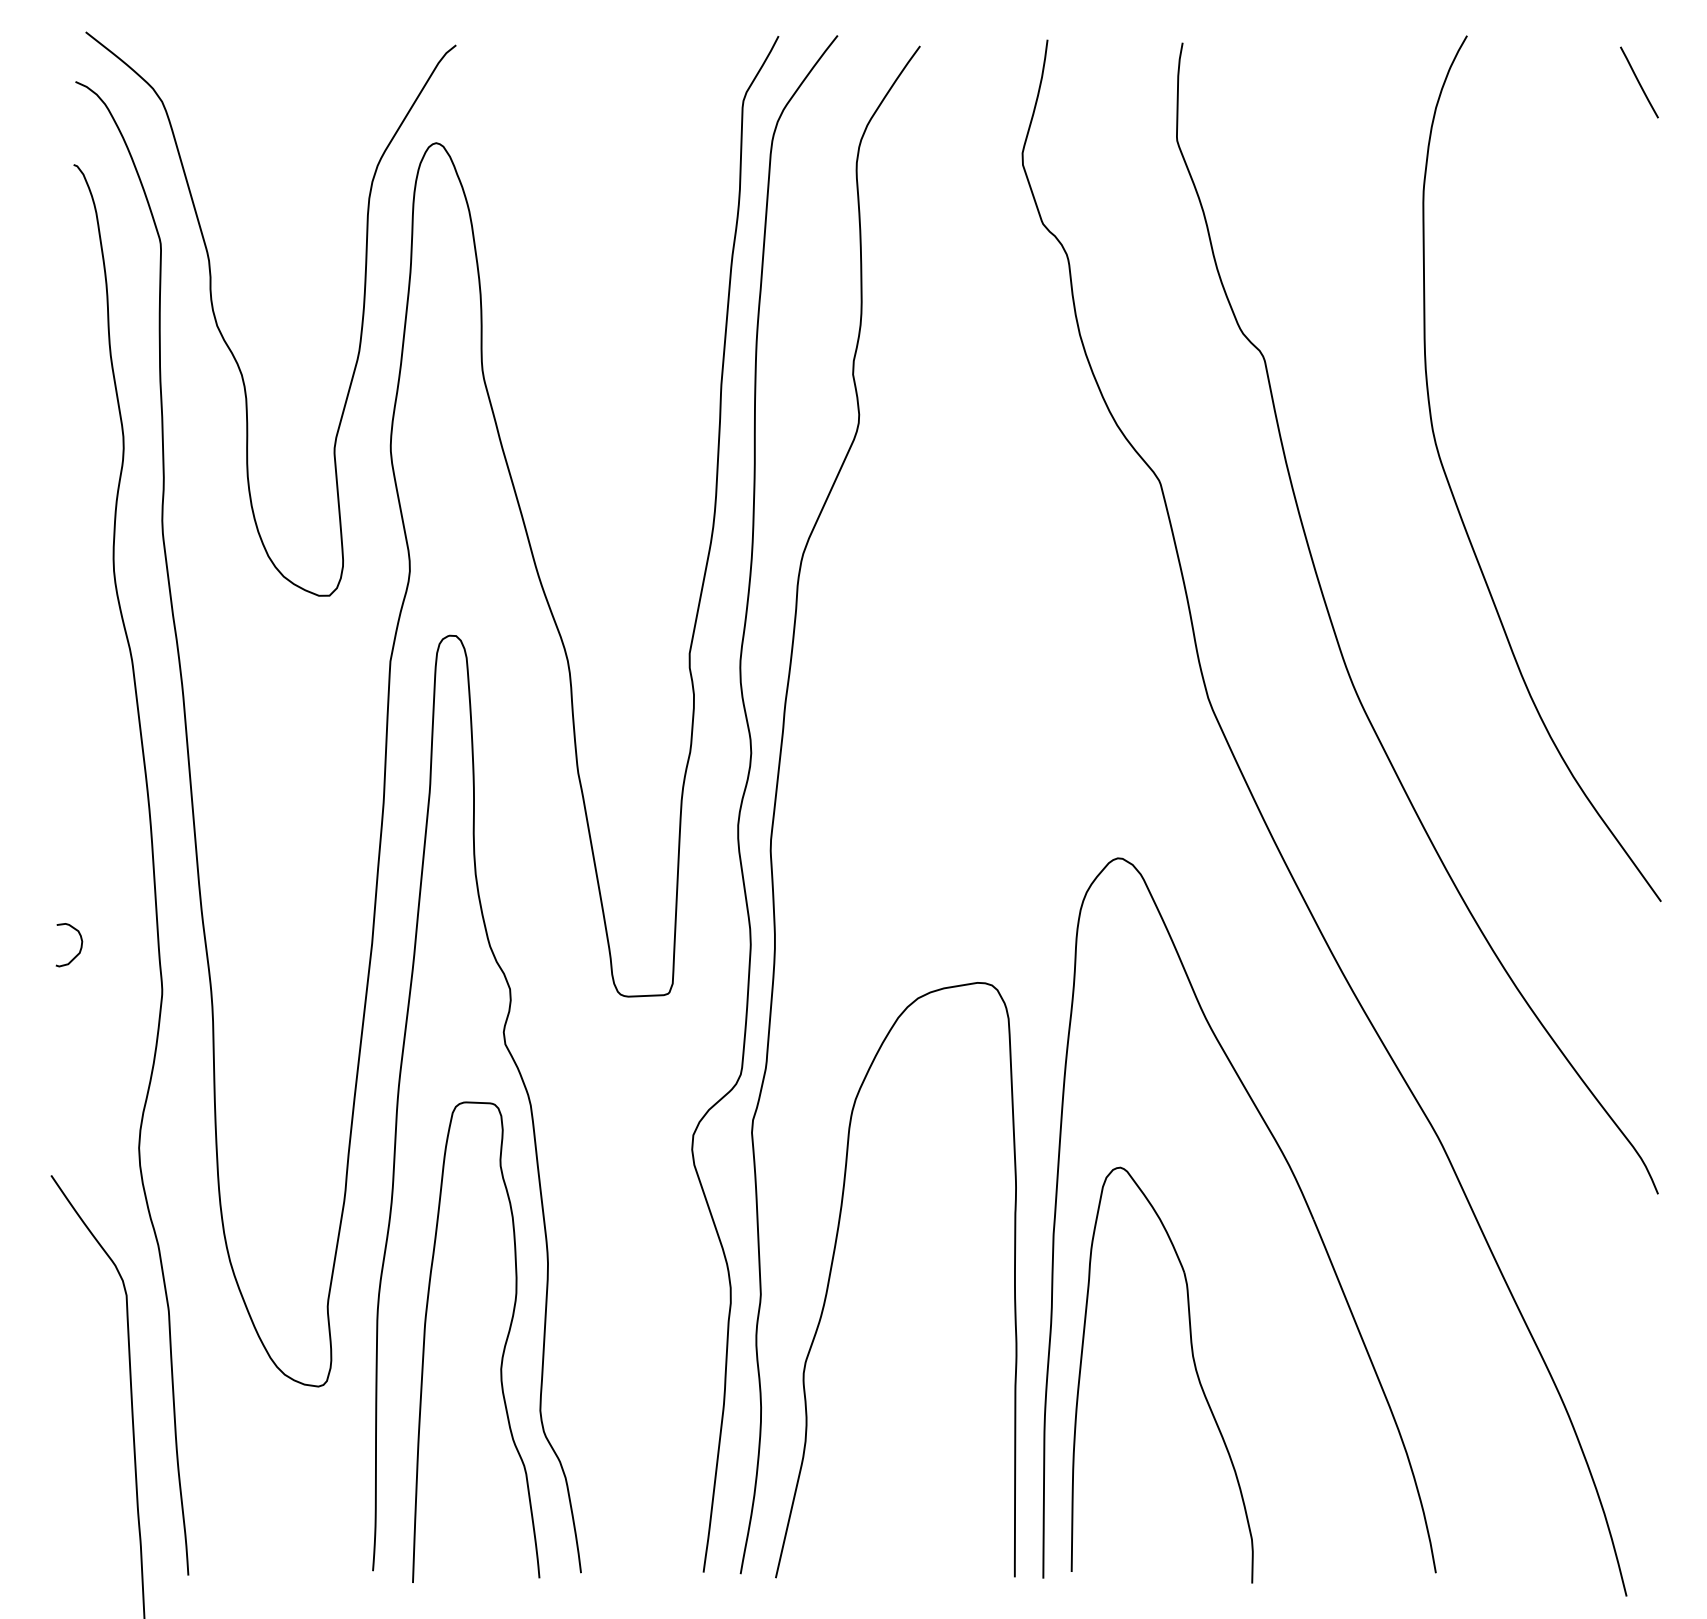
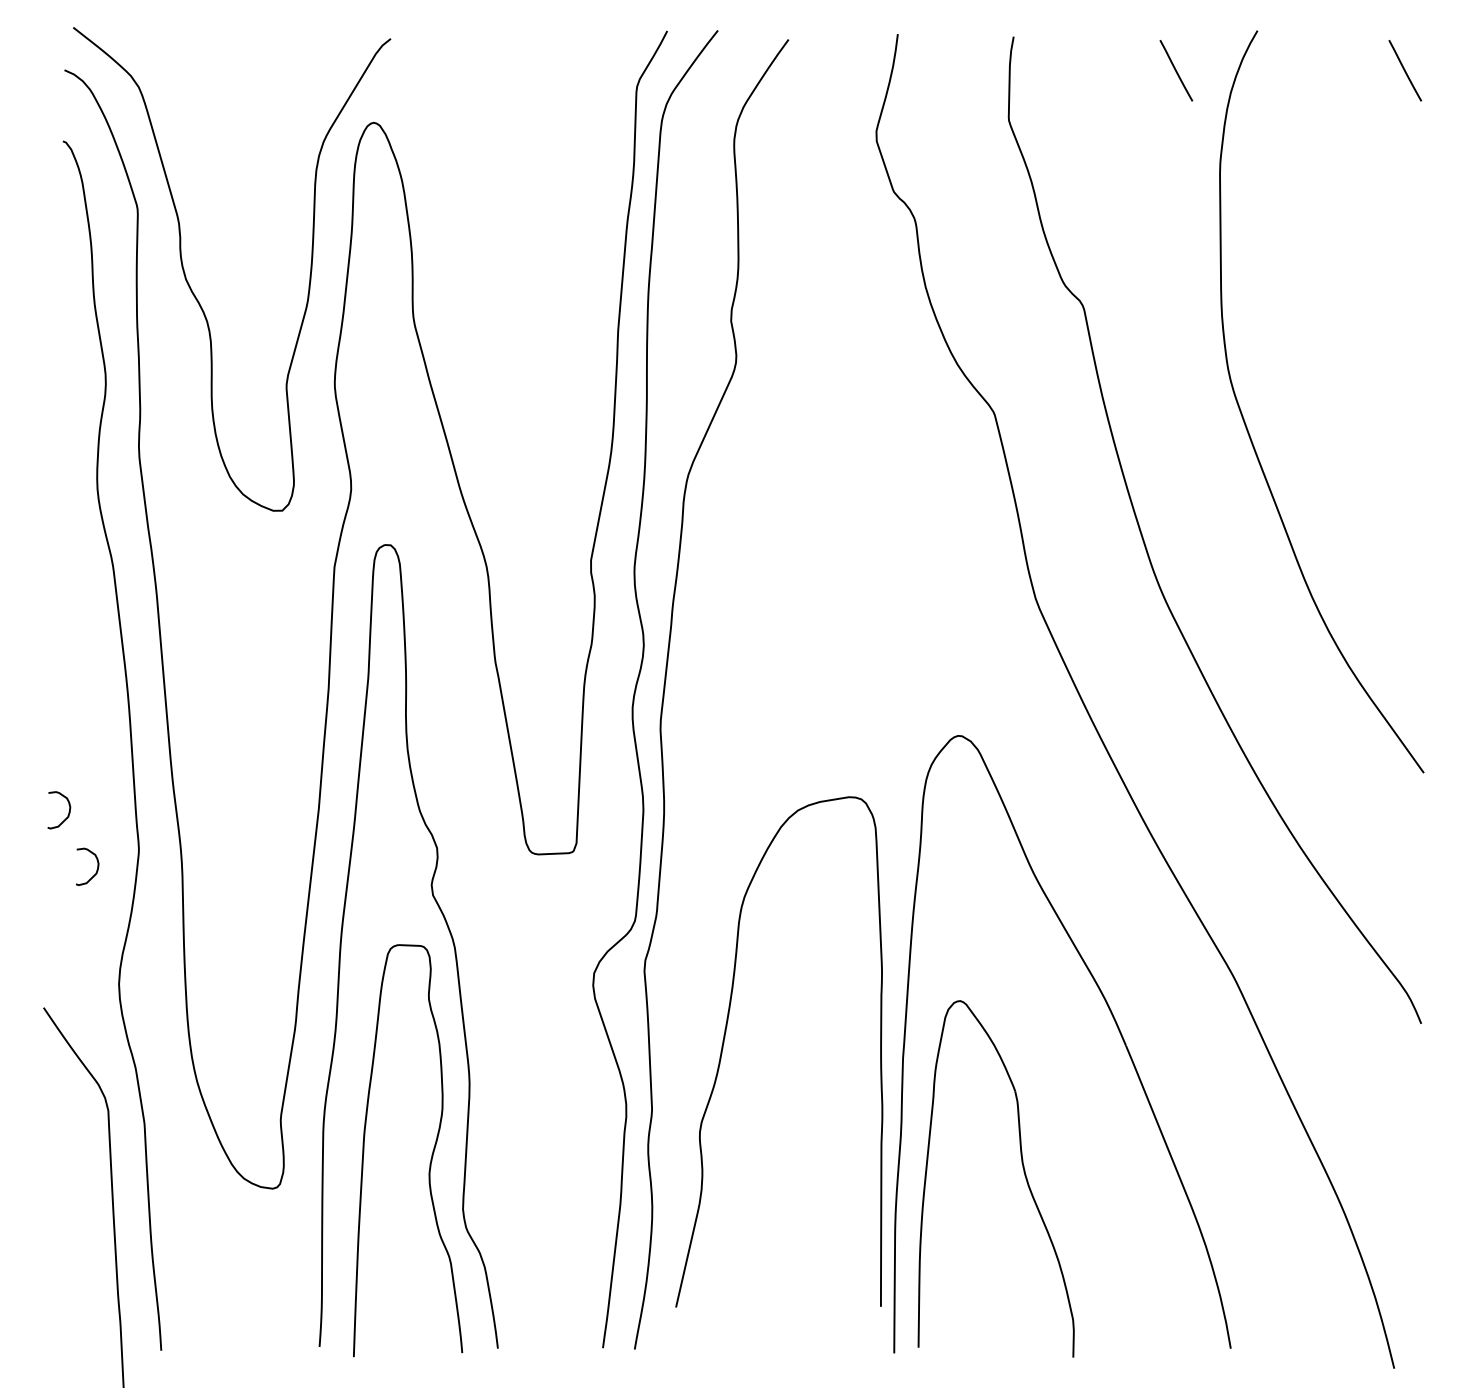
line: (1372, 82) -> (1176, 70), added
curve: (113, 1011) -> (97, 867), added
curve: (832, 1267) -> (724, 1041), moved

